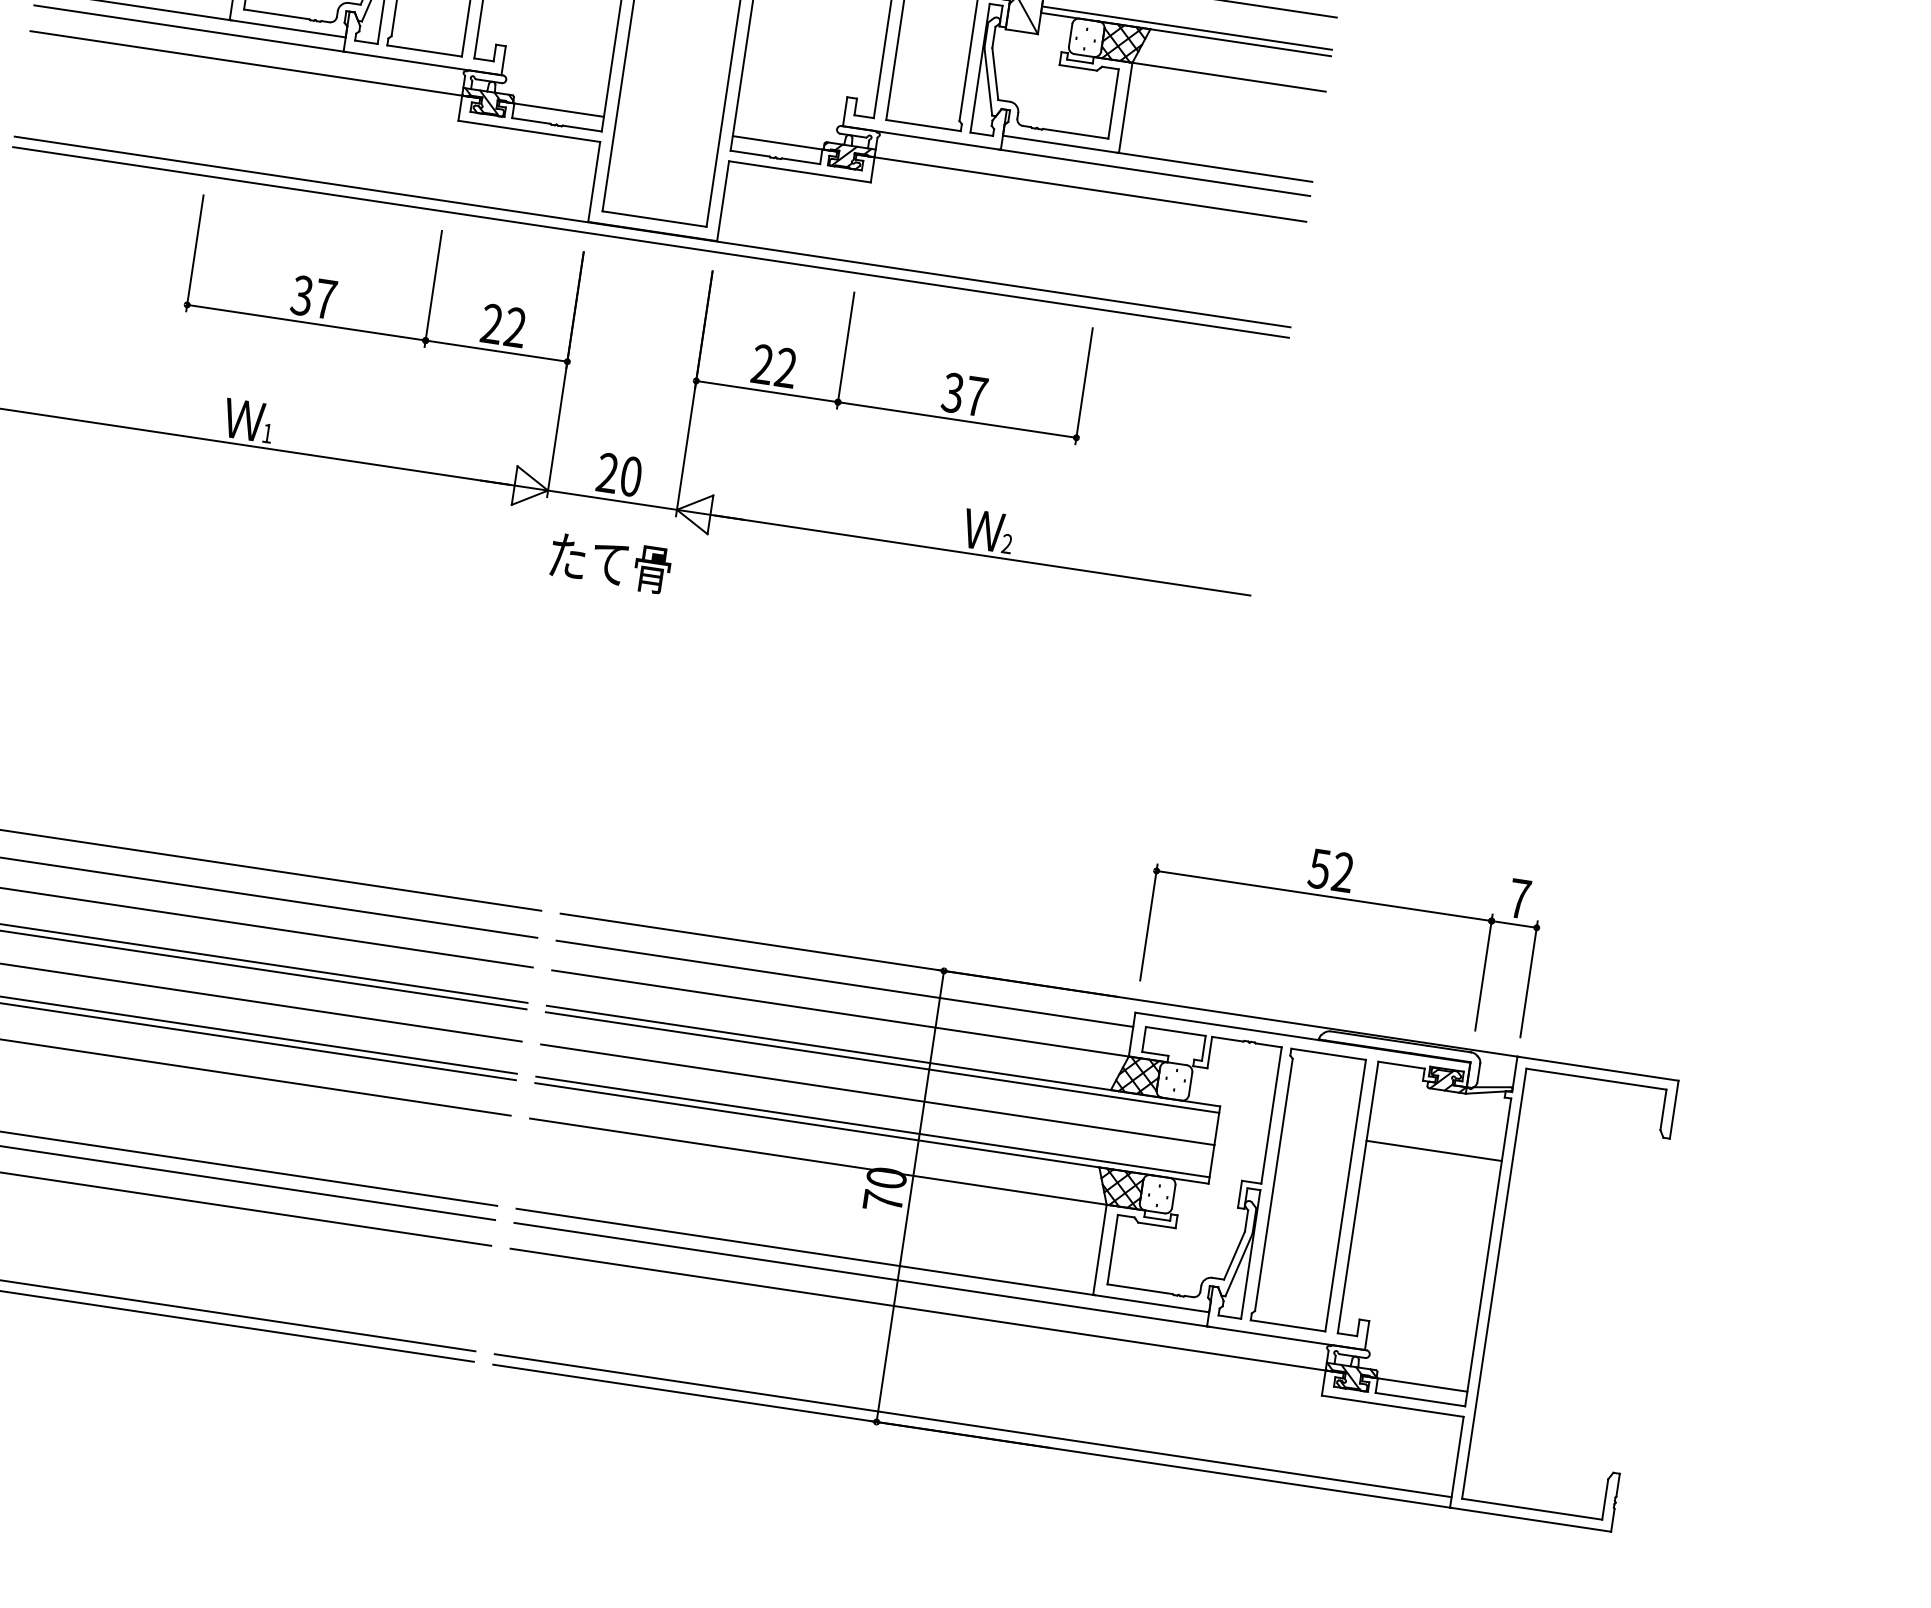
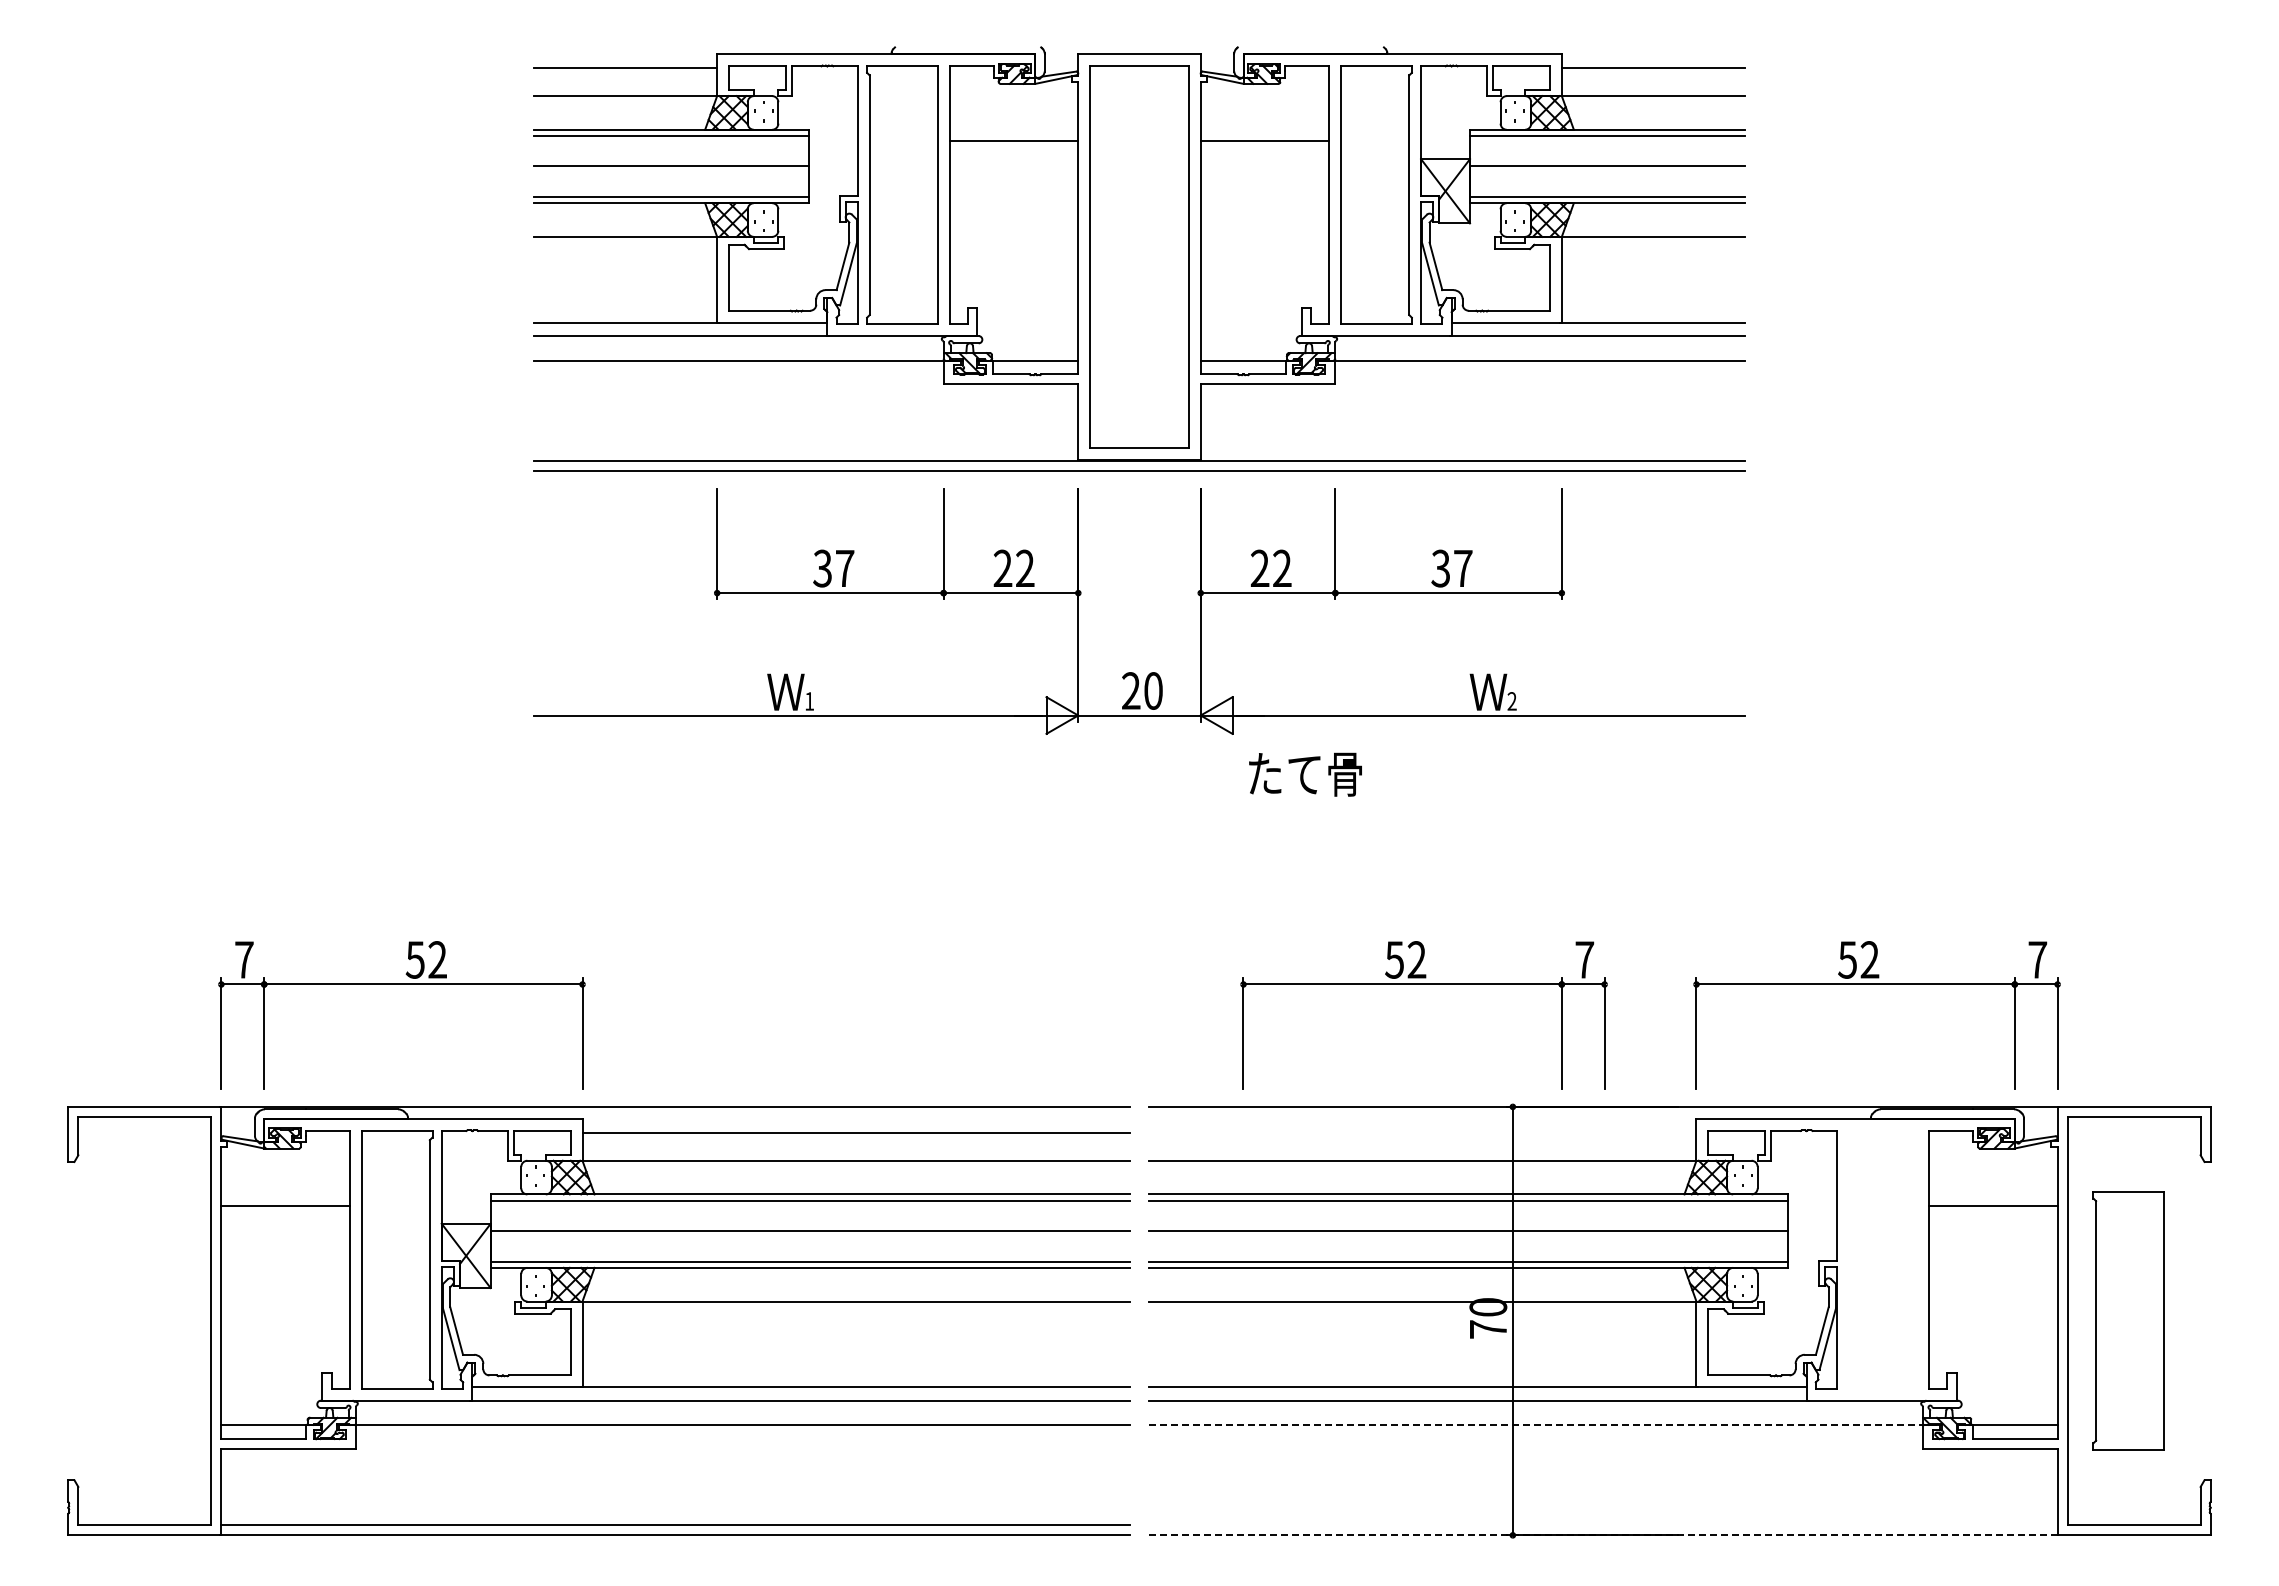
text: (610, 563) -> (1305, 774), moved
part: (869, 828) -> (1423, 984), added
line: (844, 983) -> (1422, 1132), removed
part: (1308, 1189) -> (2128, 1320), moved
line: (928, 1311) -> (1545, 1425), solid -> dashed
line: (972, 1425) -> (1602, 1525), removed
line: (973, 1436) -> (1604, 1535), solid -> dashed

